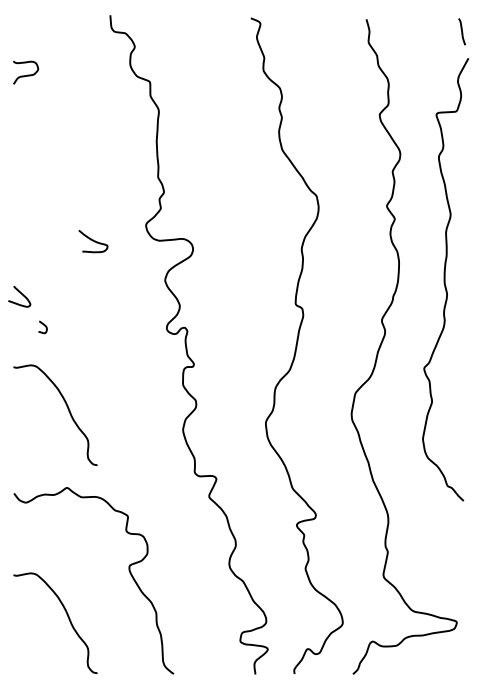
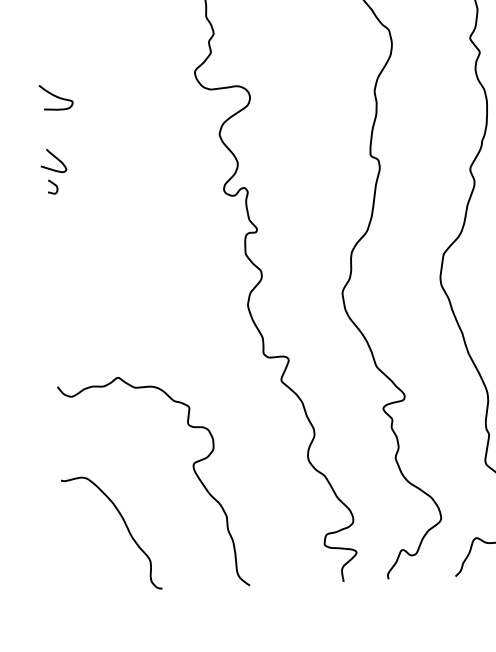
curve: (93, 241) -> (56, 97), moved
curve: (43, 325) -> (53, 184), moved
curve: (67, 409) -> (114, 287), removed

